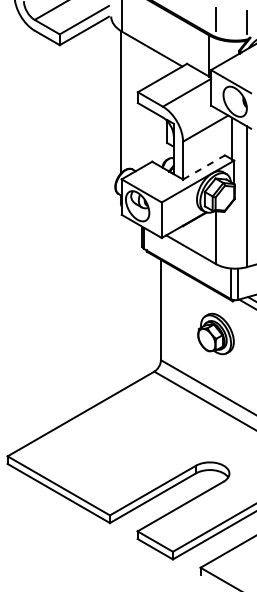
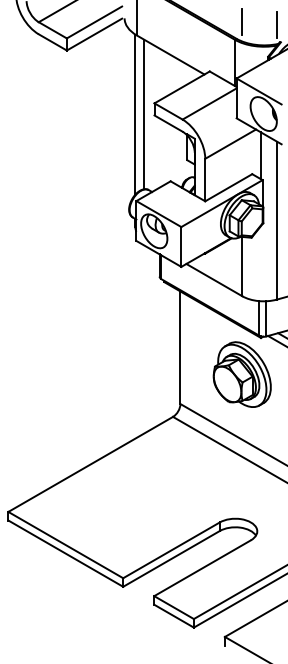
line: (128, 101) -> (144, 113), added
line: (204, 167) -> (229, 187), dashed -> solid
part: (215, 333) -> (241, 374), size x1.43

